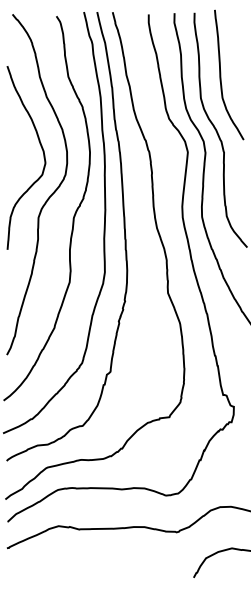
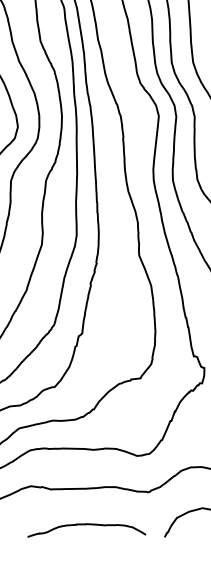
curve: (115, 565) -> (87, 525), added

